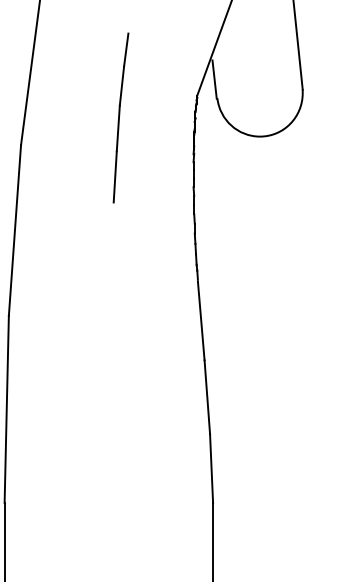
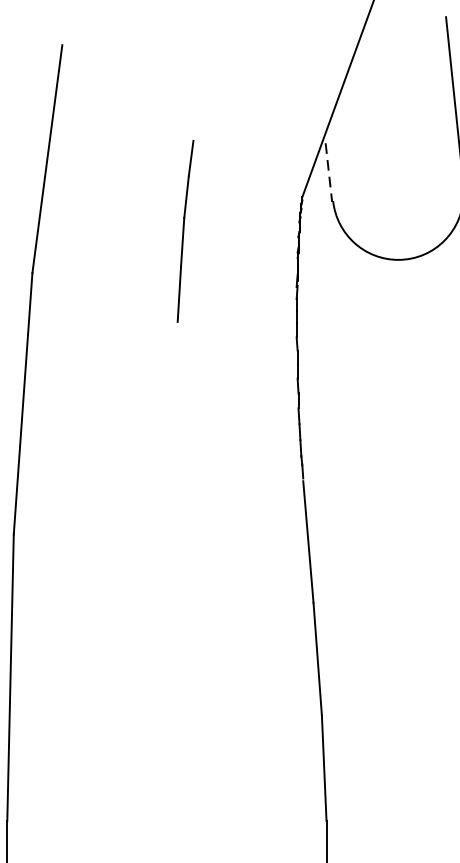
line: (214, 80) -> (328, 173), solid -> dashed
part: (120, 117) -> (184, 230), size x0.7

